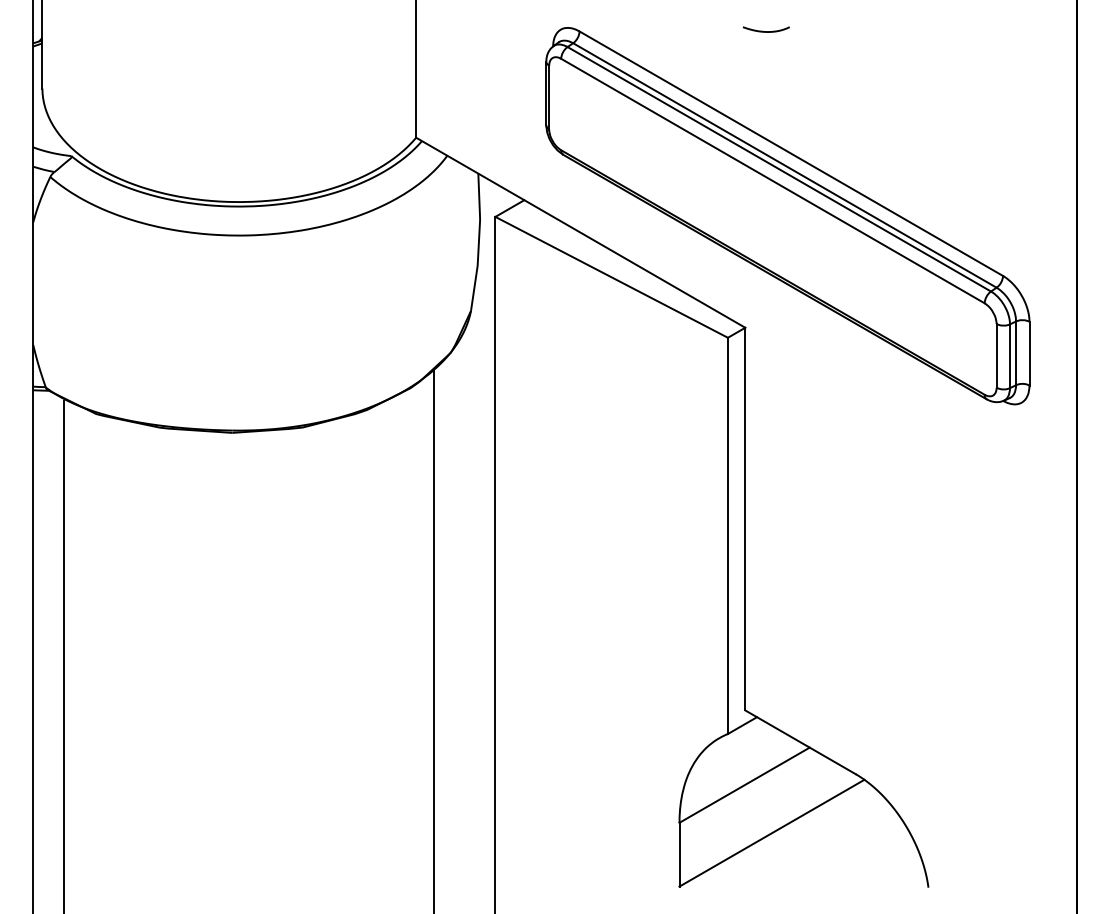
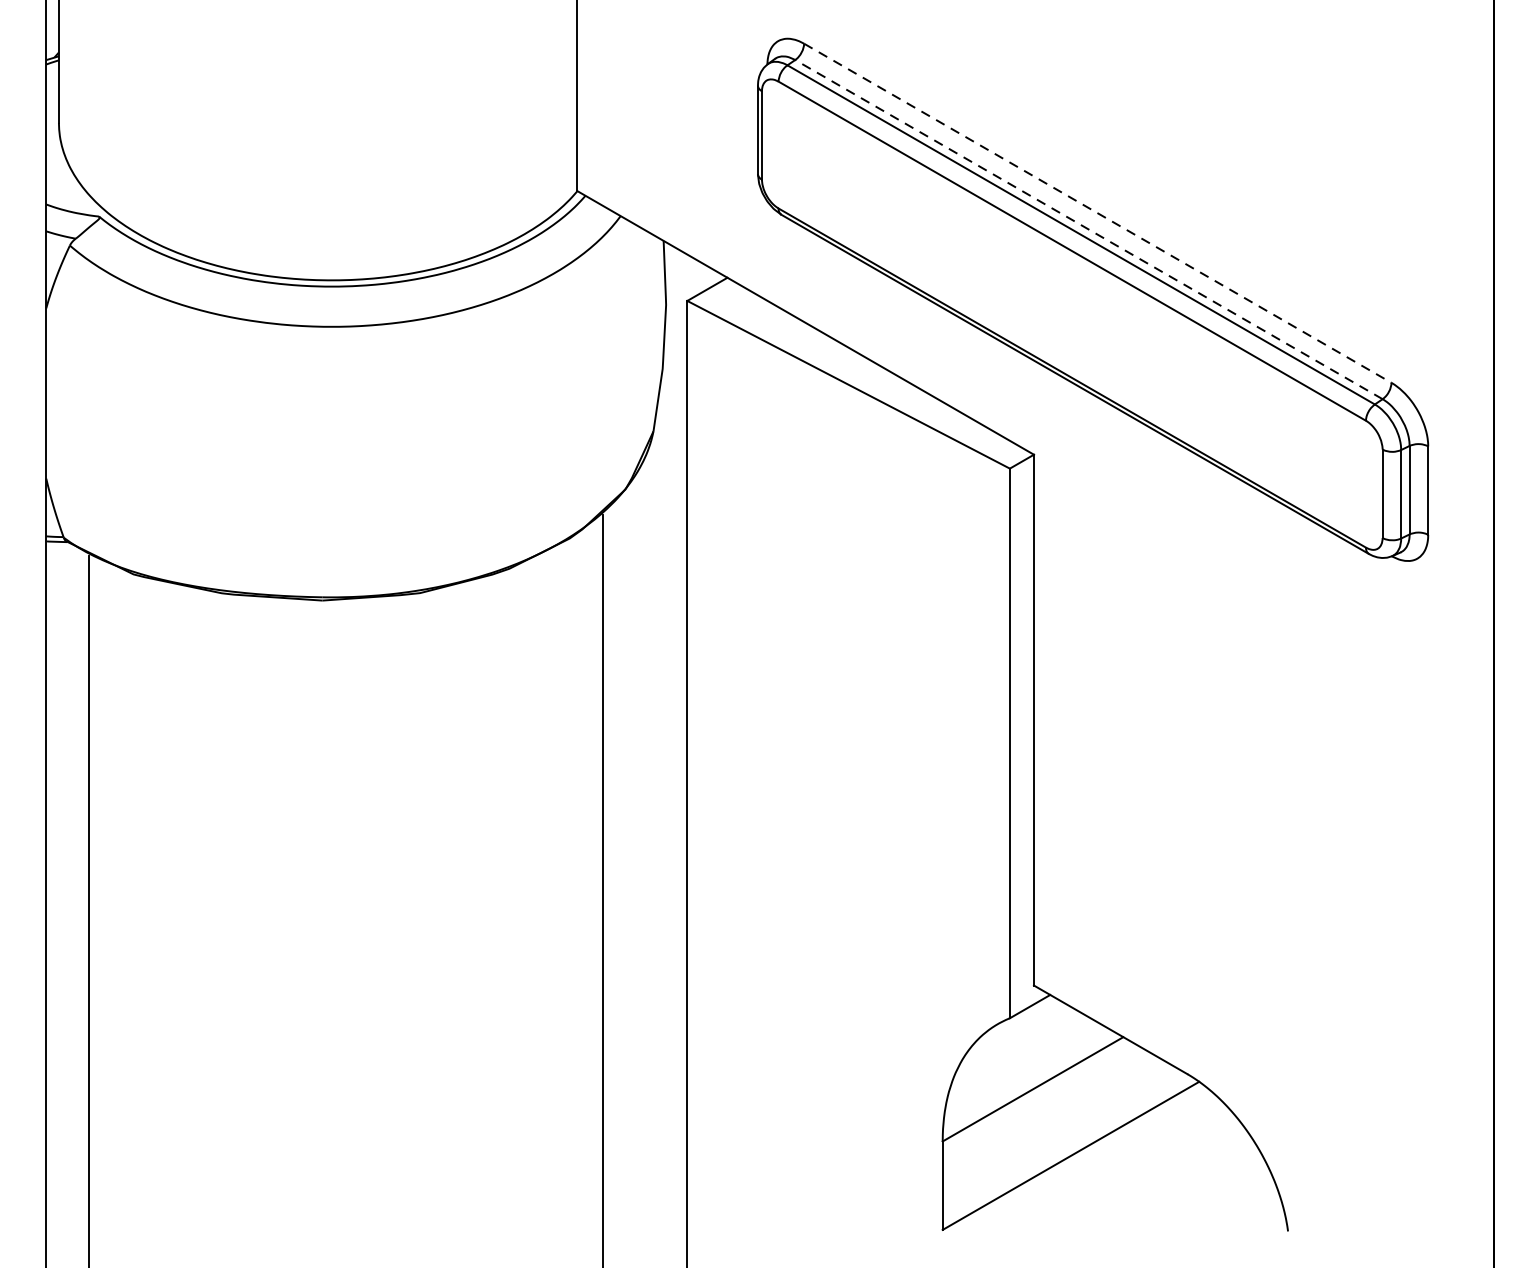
curve: (765, 31) -> (1062, 43), removed
line: (791, 153) -> (1098, 212), solid -> dashed
line: (784, 165) -> (1088, 229), solid -> dashed

